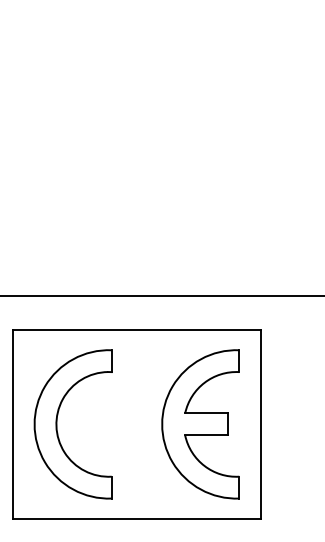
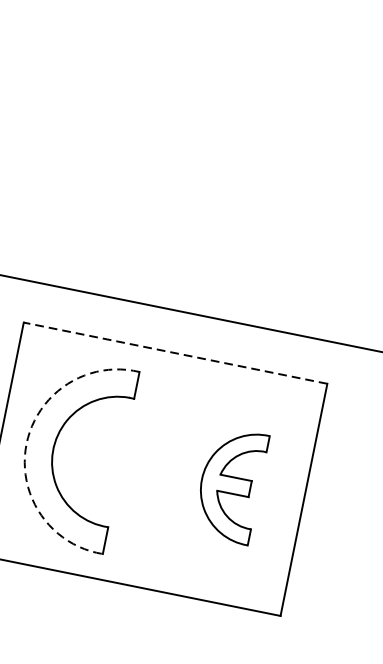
line: (136, 329) -> (175, 352), solid -> dashed
arc: (34, 424) -> (26, 444), solid -> dashed
part: (200, 424) -> (230, 485), size x0.6

